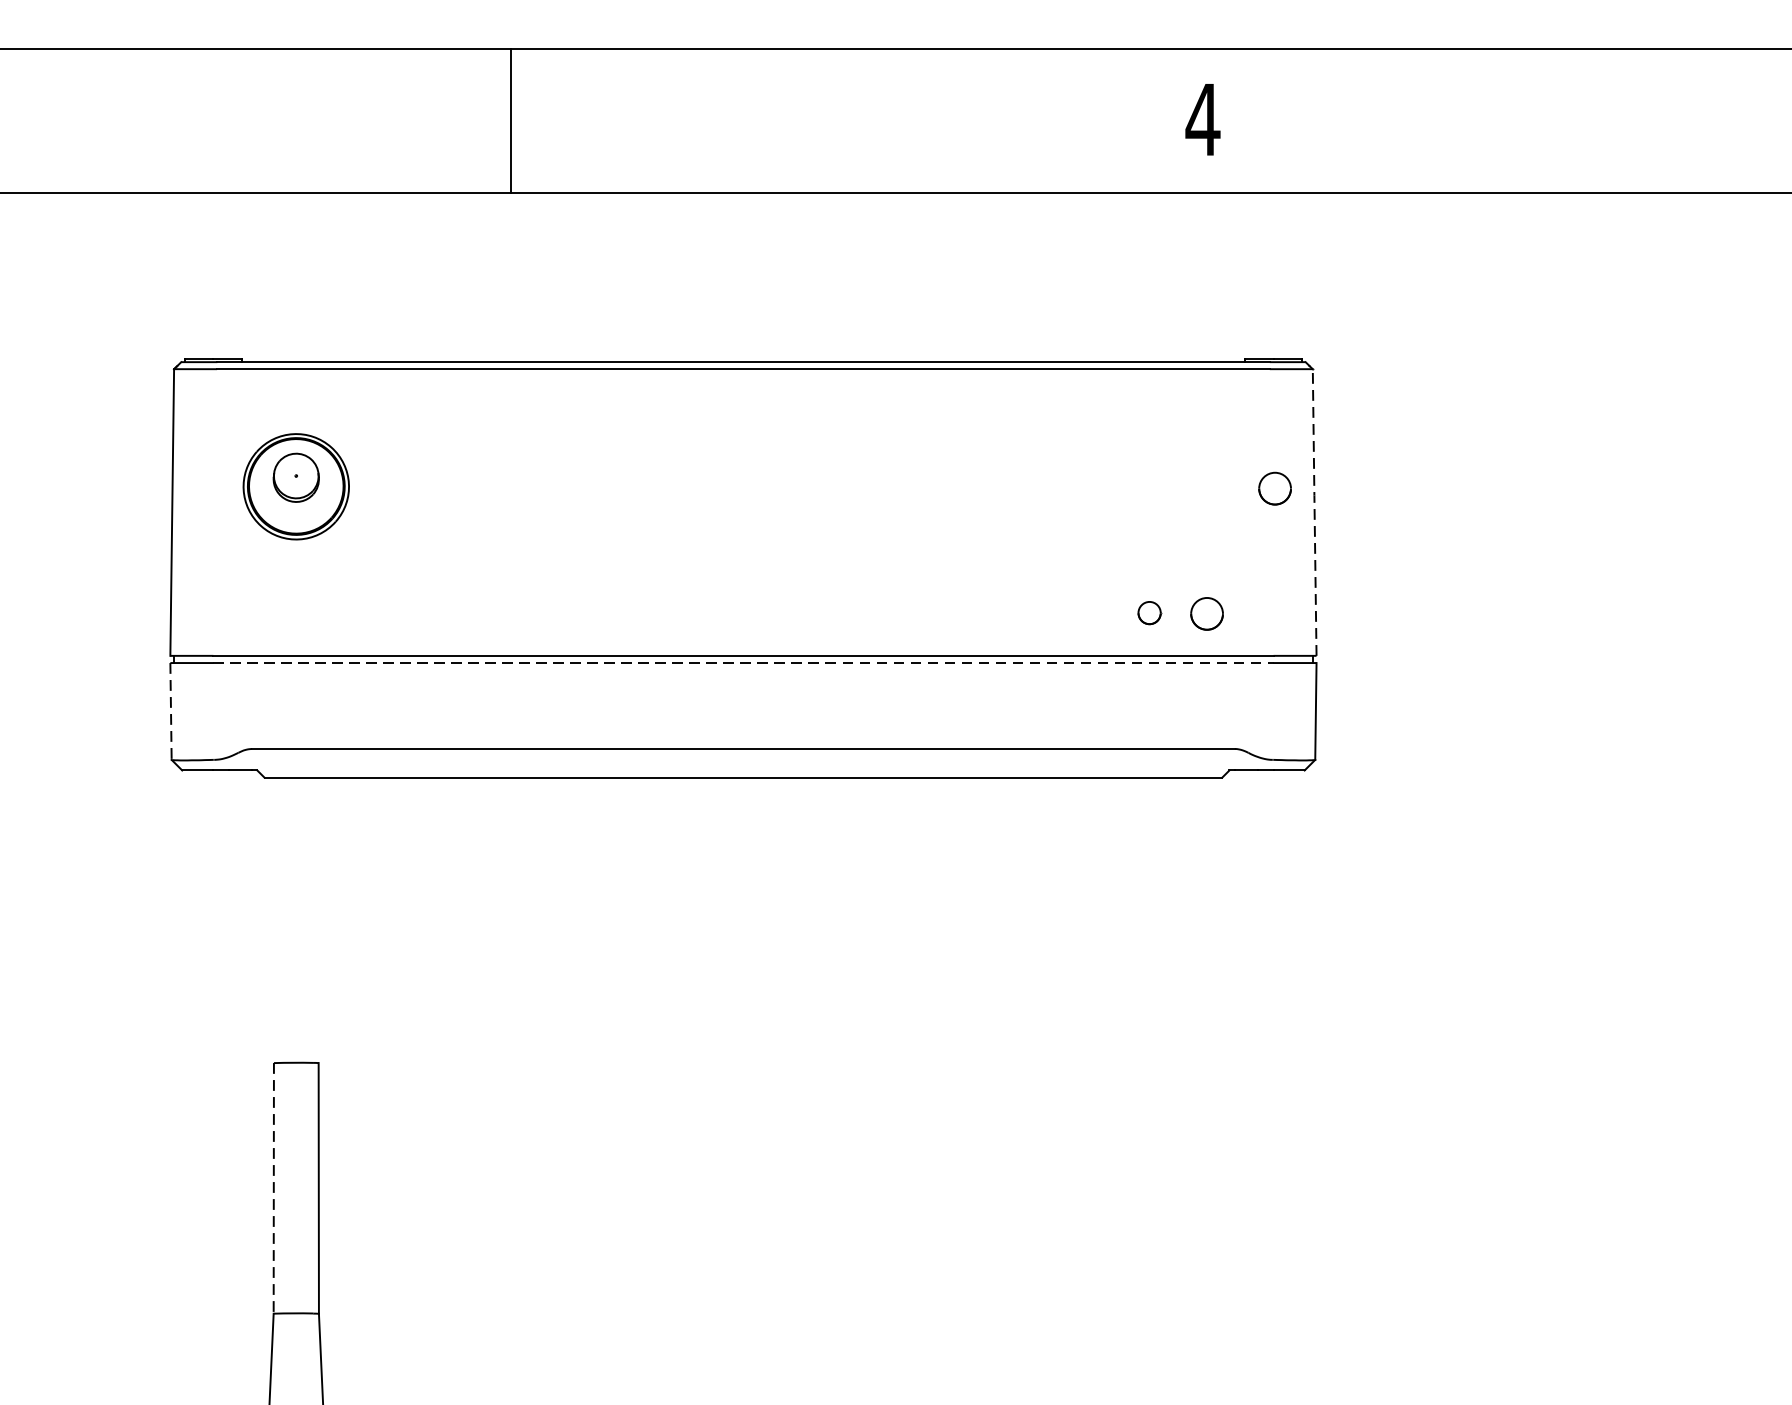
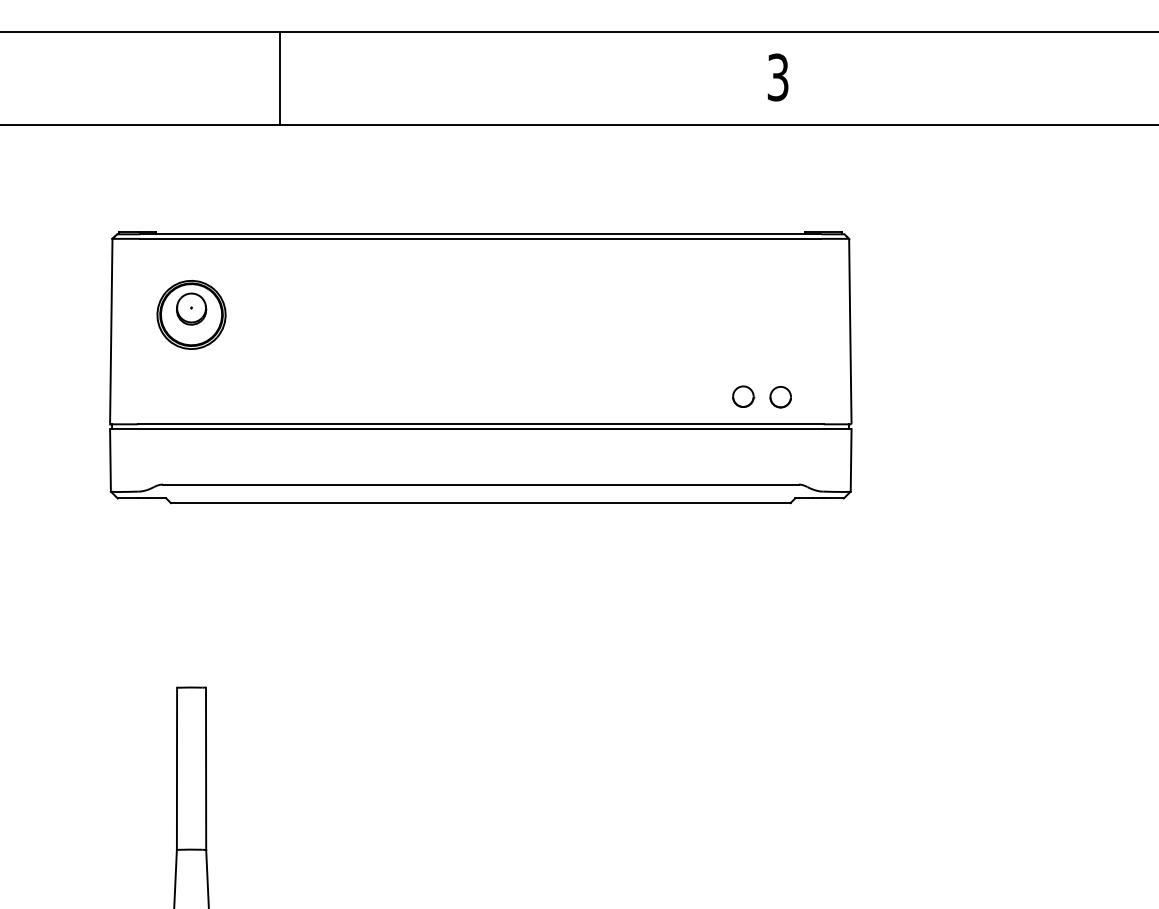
line: (511, 119) -> (279, 77), moved
text: (1202, 119) -> (777, 77), 4 -> 3
part: (1274, 489) -> (824, 316), removed
line: (1314, 510) -> (850, 330), dashed -> solid
part: (1149, 612) -> (743, 396), size x1.43
line: (742, 662) -> (480, 428), dashed -> solid
line: (171, 711) -> (110, 460), dashed -> solid
line: (274, 1189) -> (177, 769), dashed -> solid

